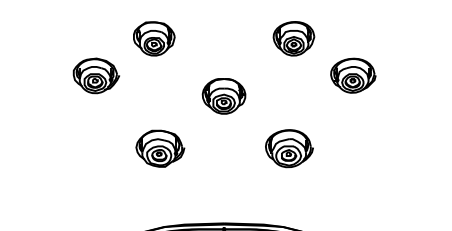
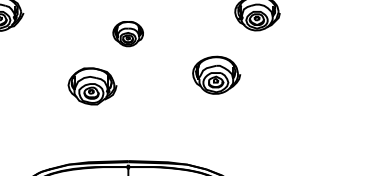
part: (223, 96) -> (127, 34), size x0.7
part: (160, 148) -> (92, 86), moved
part: (289, 148) -> (216, 75), moved

